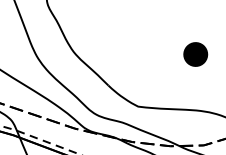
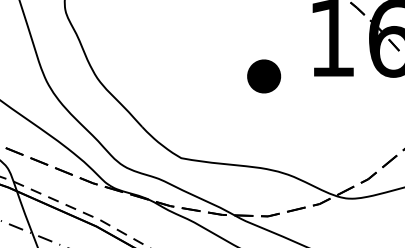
part: (196, 54) -> (264, 76), moved

